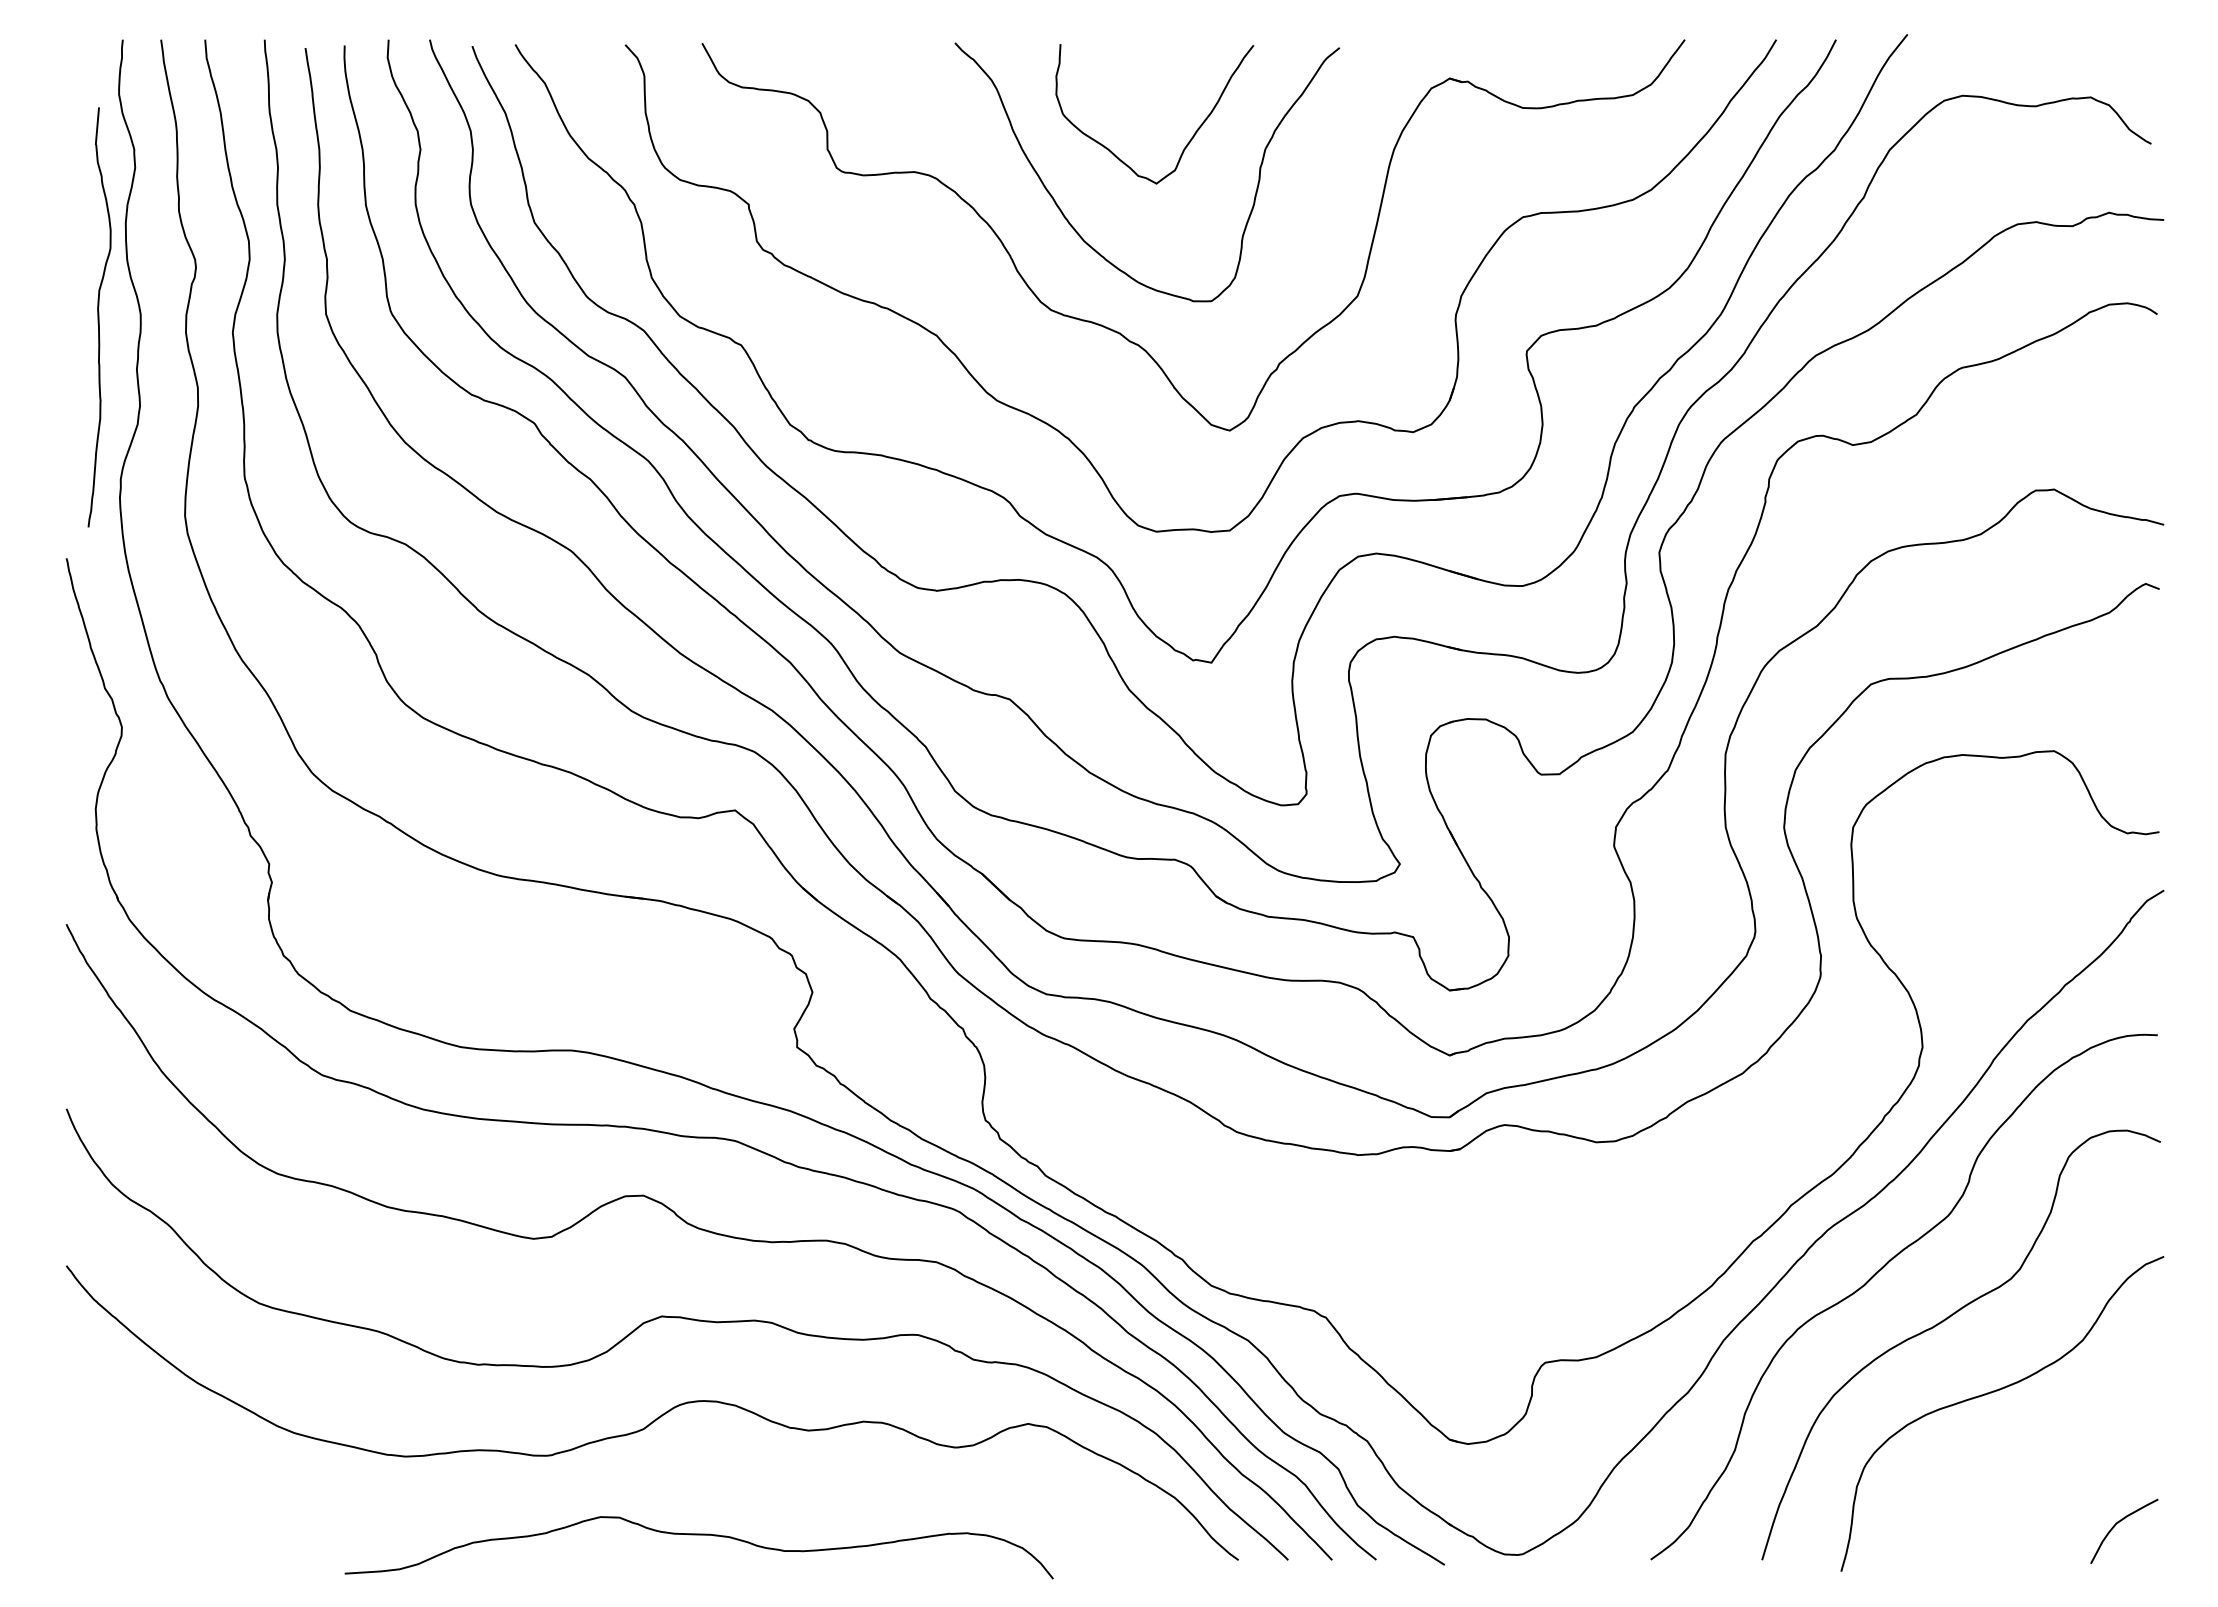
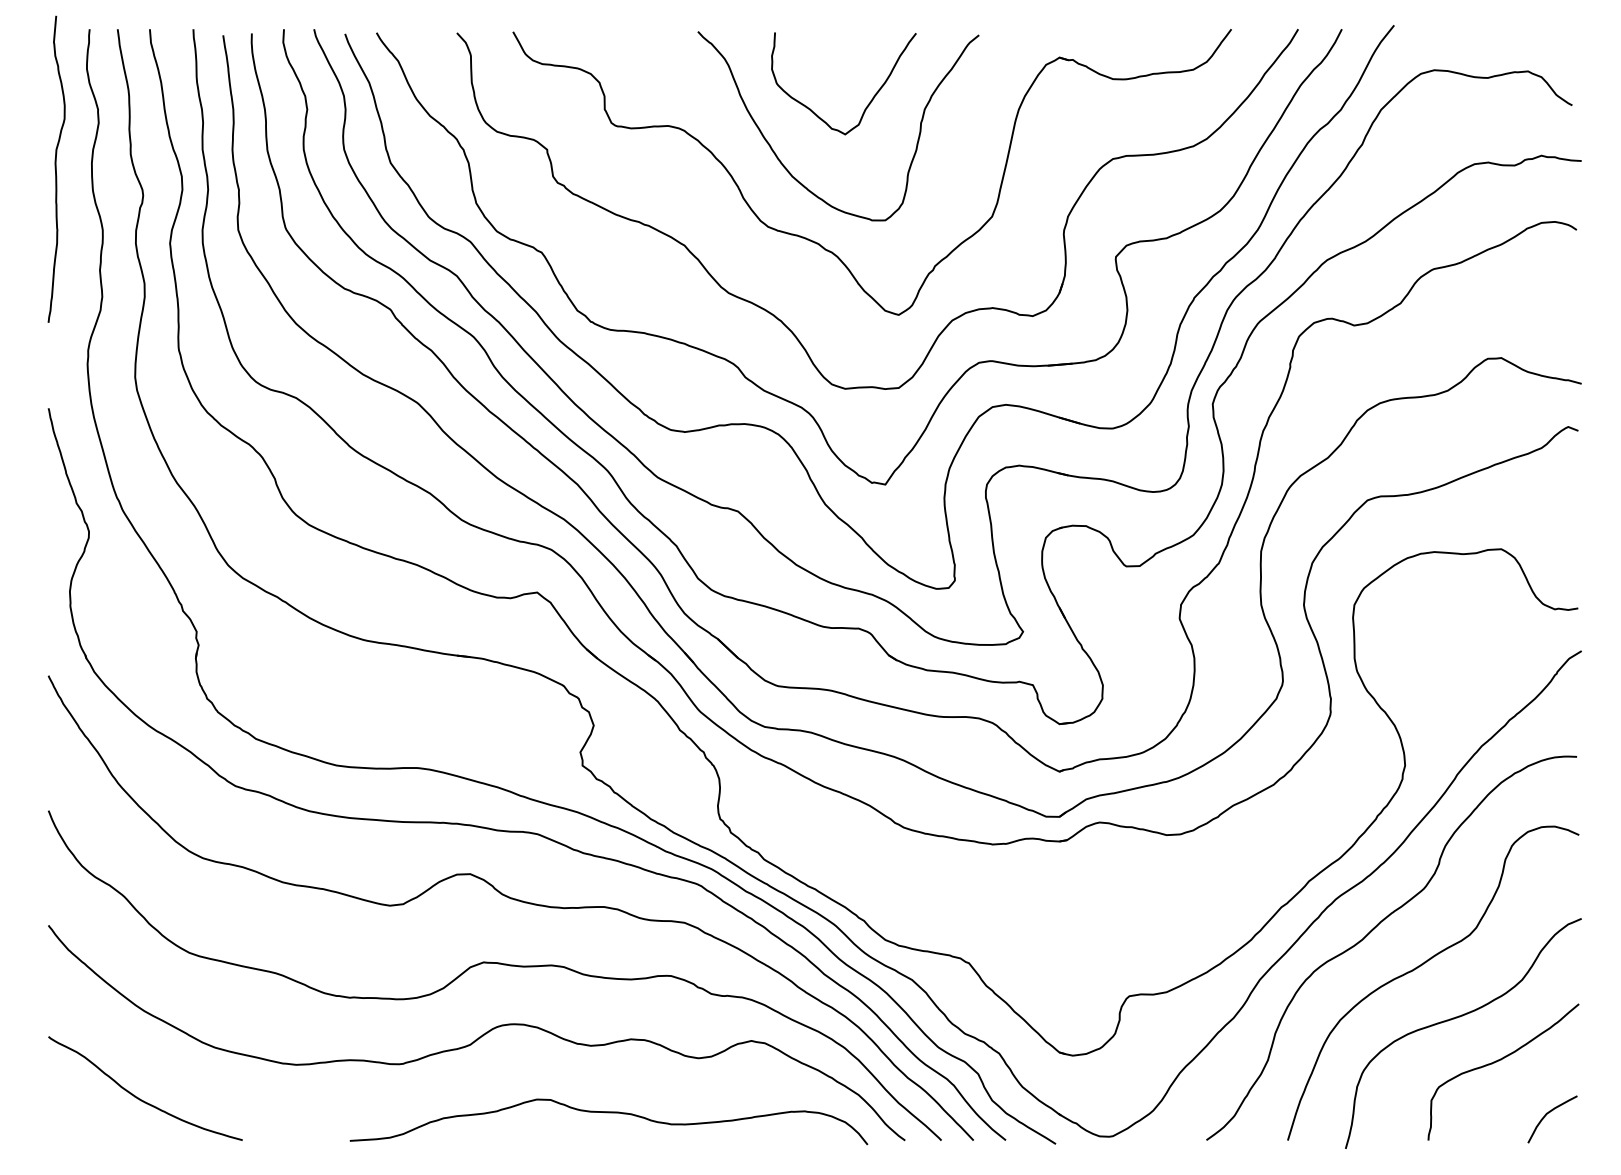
curve: (99, 317) -> (56, 169), moved
curve: (2051, 1451) -> (1499, 1061), added
curve: (191, 1502) -> (139, 1098), added
curve: (698, 1535) -> (608, 1113), moved

